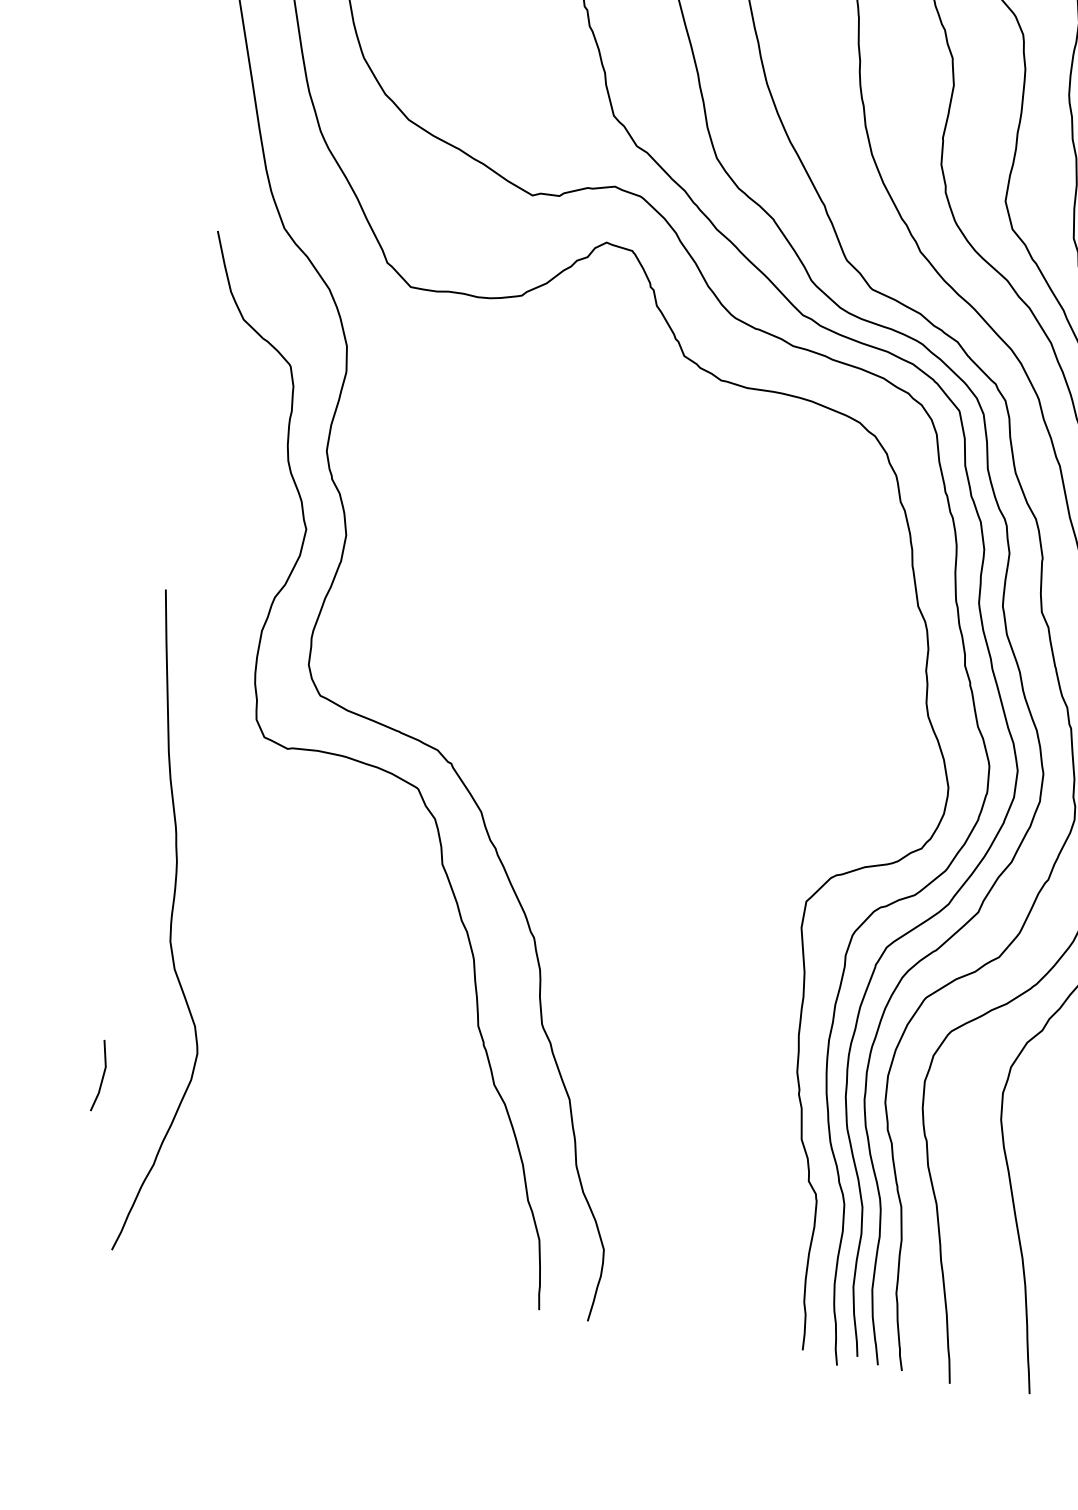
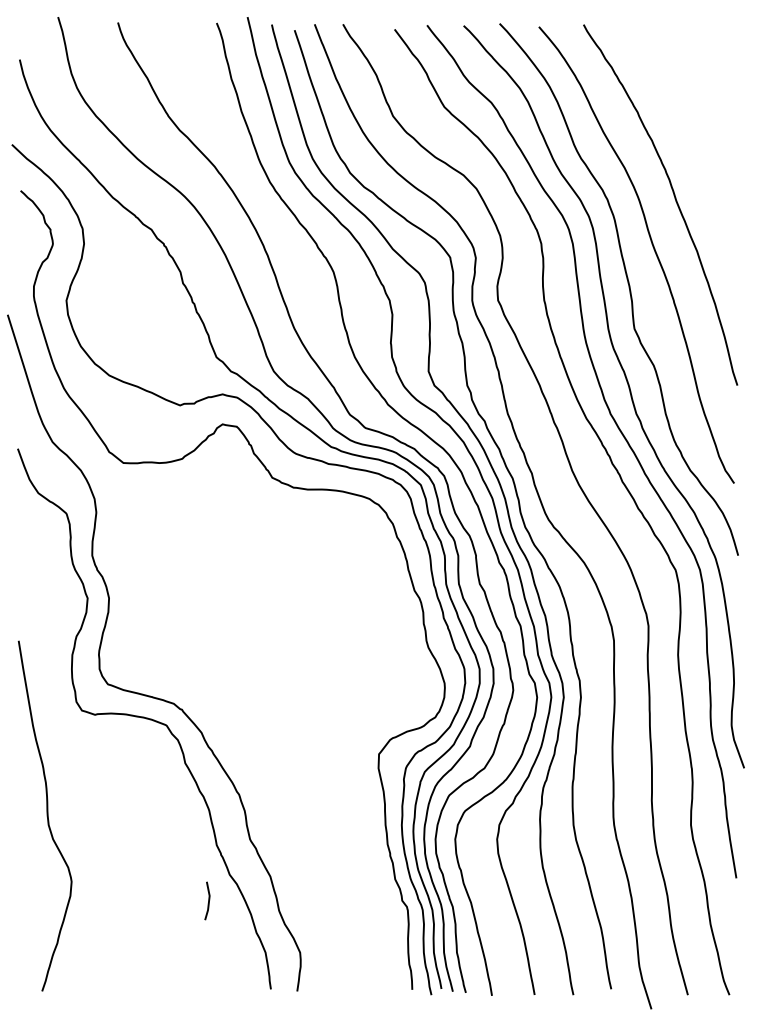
line: (102, 1075) -> (208, 900), moved

